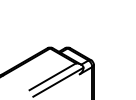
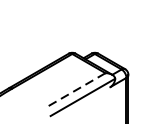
line: (52, 76) -> (75, 90), solid -> dashed

